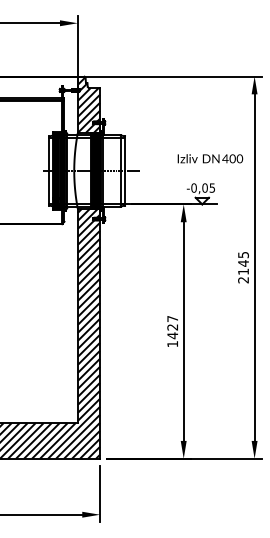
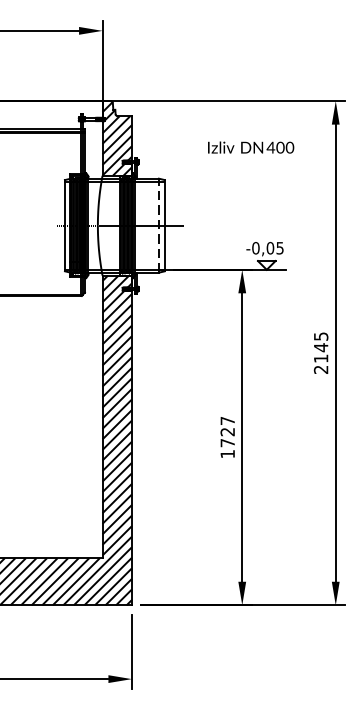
text: (210, 158) -> (251, 147), moved
line: (120, 170) -> (158, 225), solid -> dashed
text: (172, 335) -> (227, 442), 1427 -> 1727

